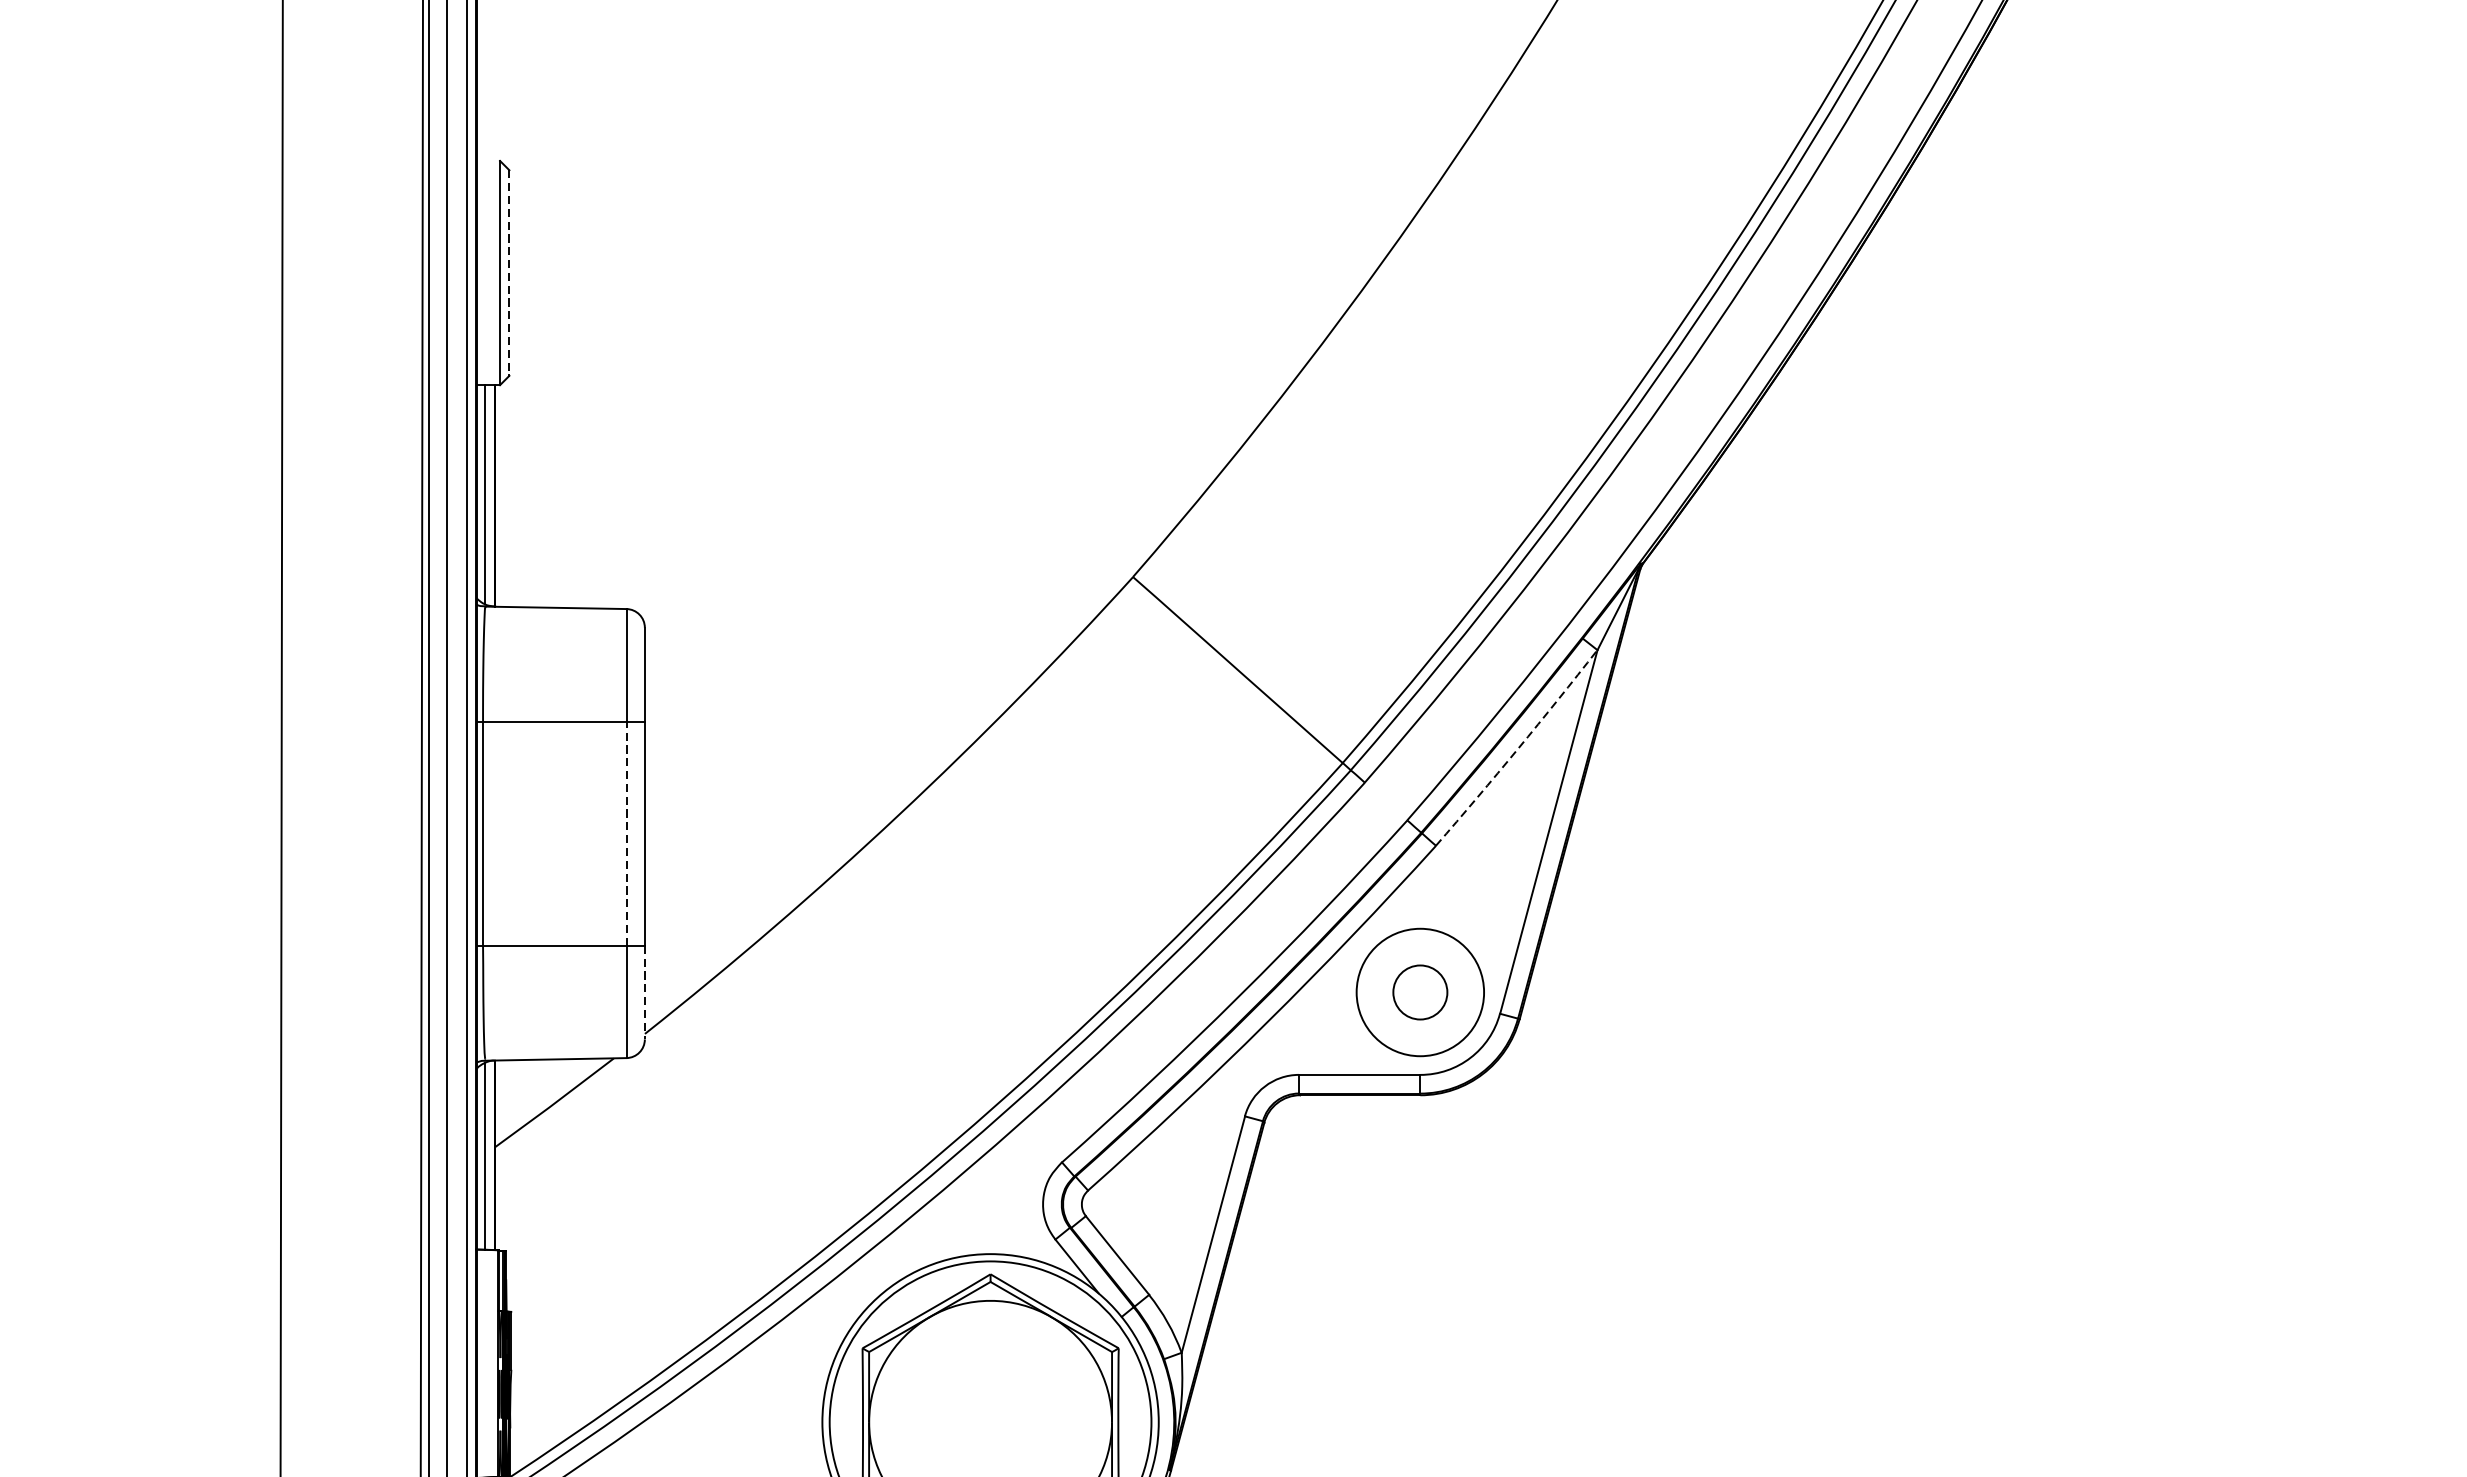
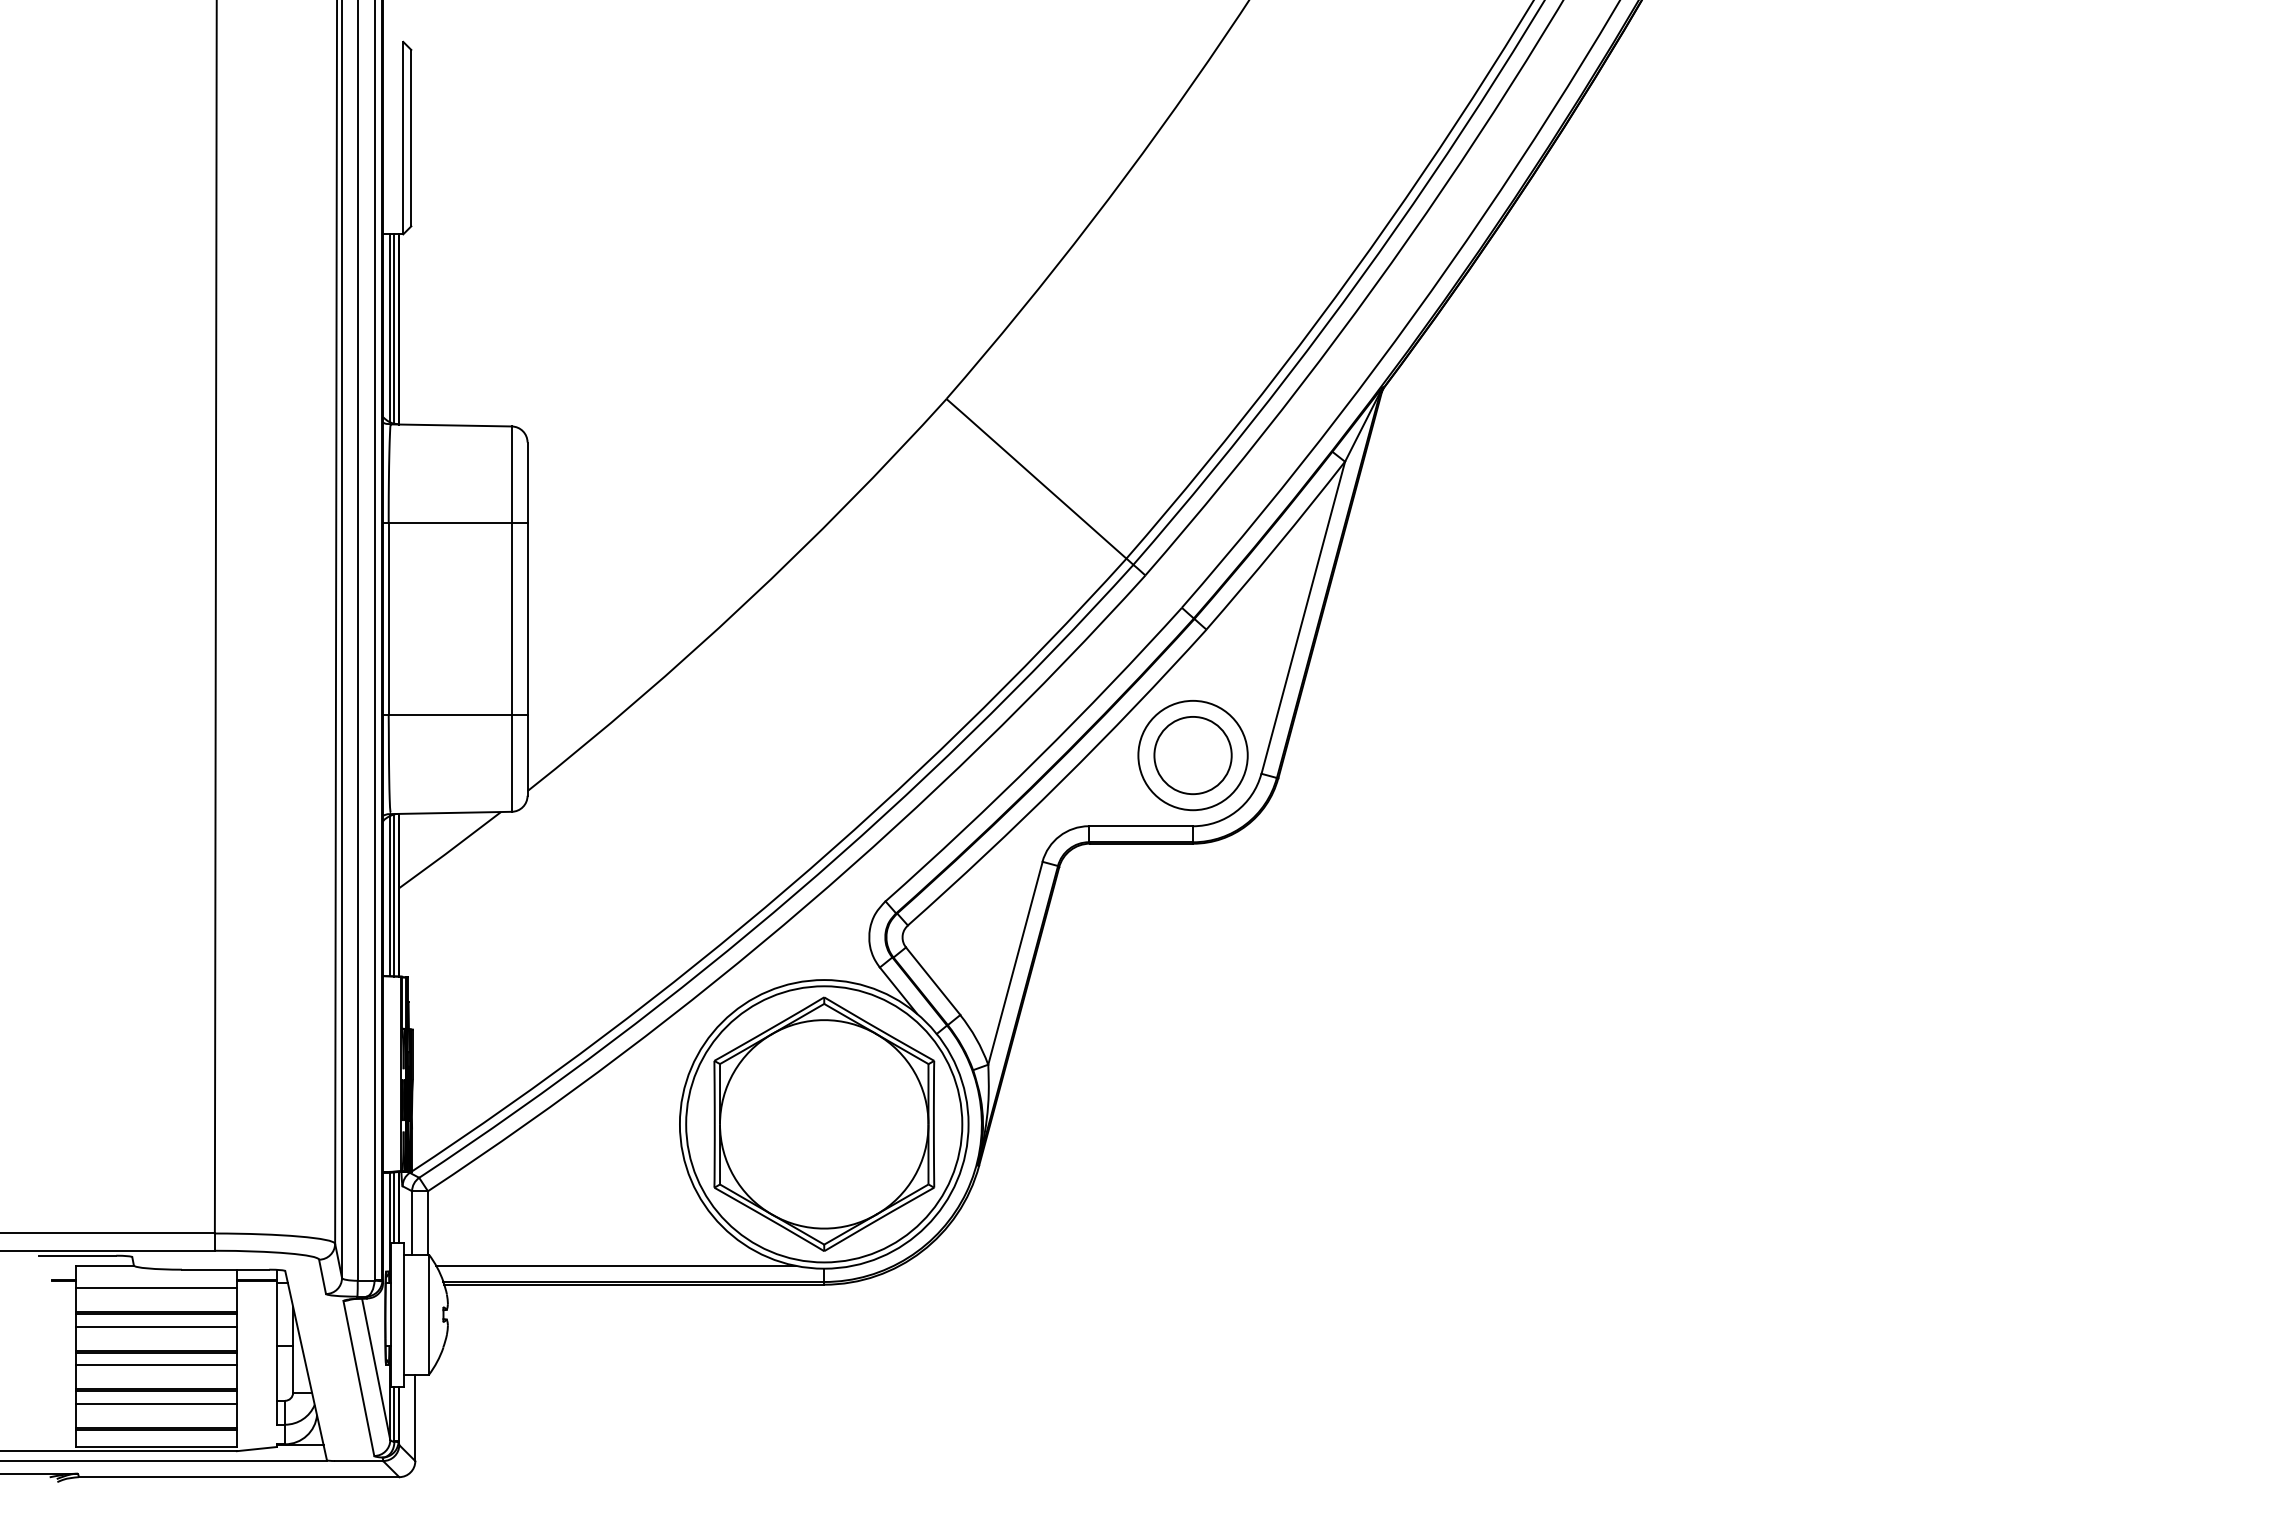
line: (509, 273) -> (411, 138), dashed -> solid
line: (489, 494) -> (394, 328), added
arc: (1517, 748) -> (1276, 546), dashed -> solid
line: (626, 832) -> (511, 618), dashed -> solid
circle: (1419, 992) -> (1192, 755), size x1.67
line: (644, 993) -> (527, 756), dashed -> solid
line: (489, 1155) -> (394, 895), added

